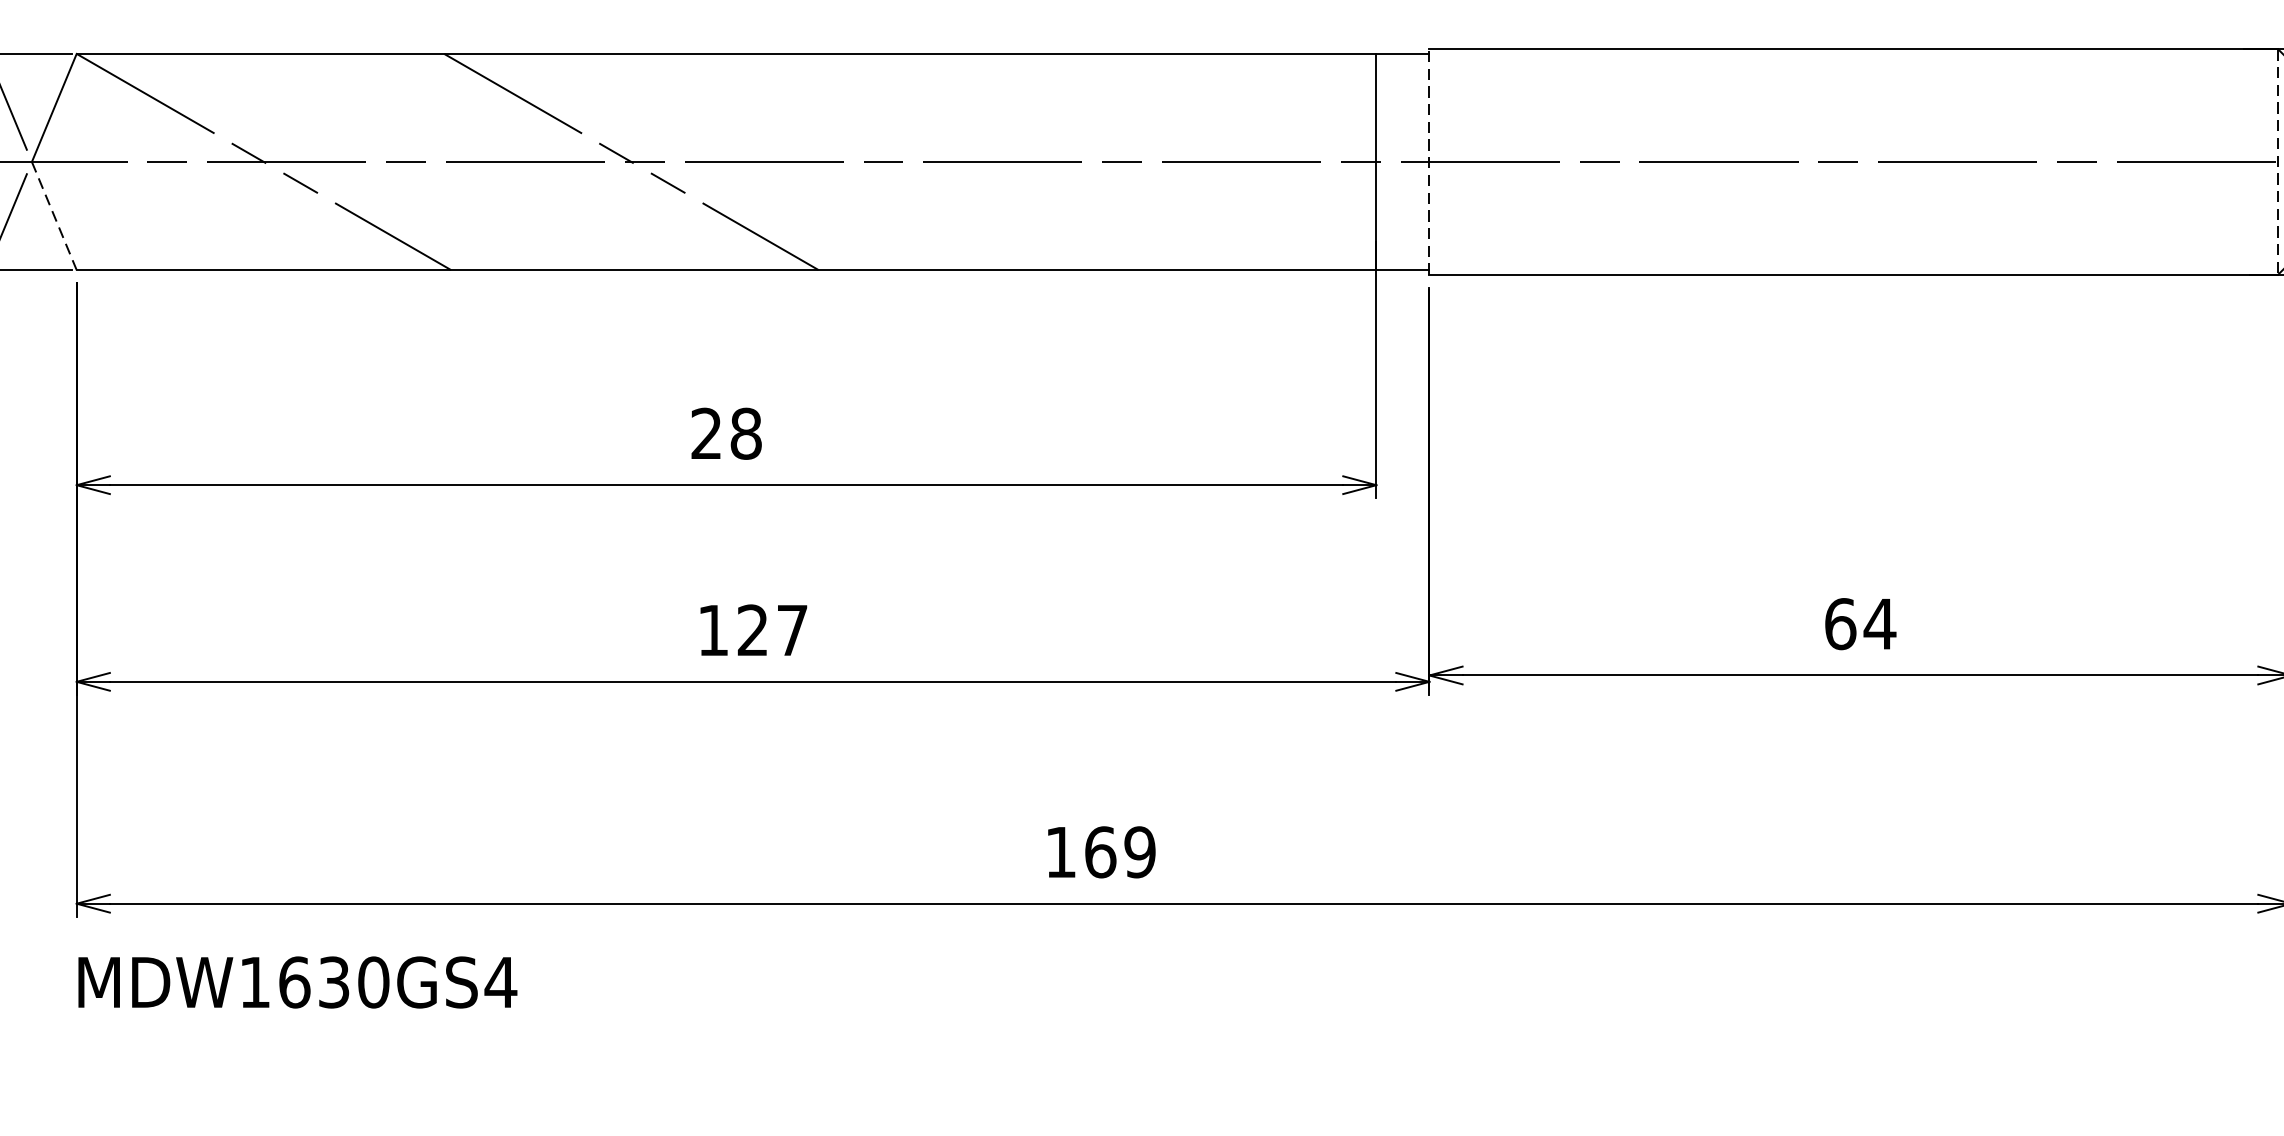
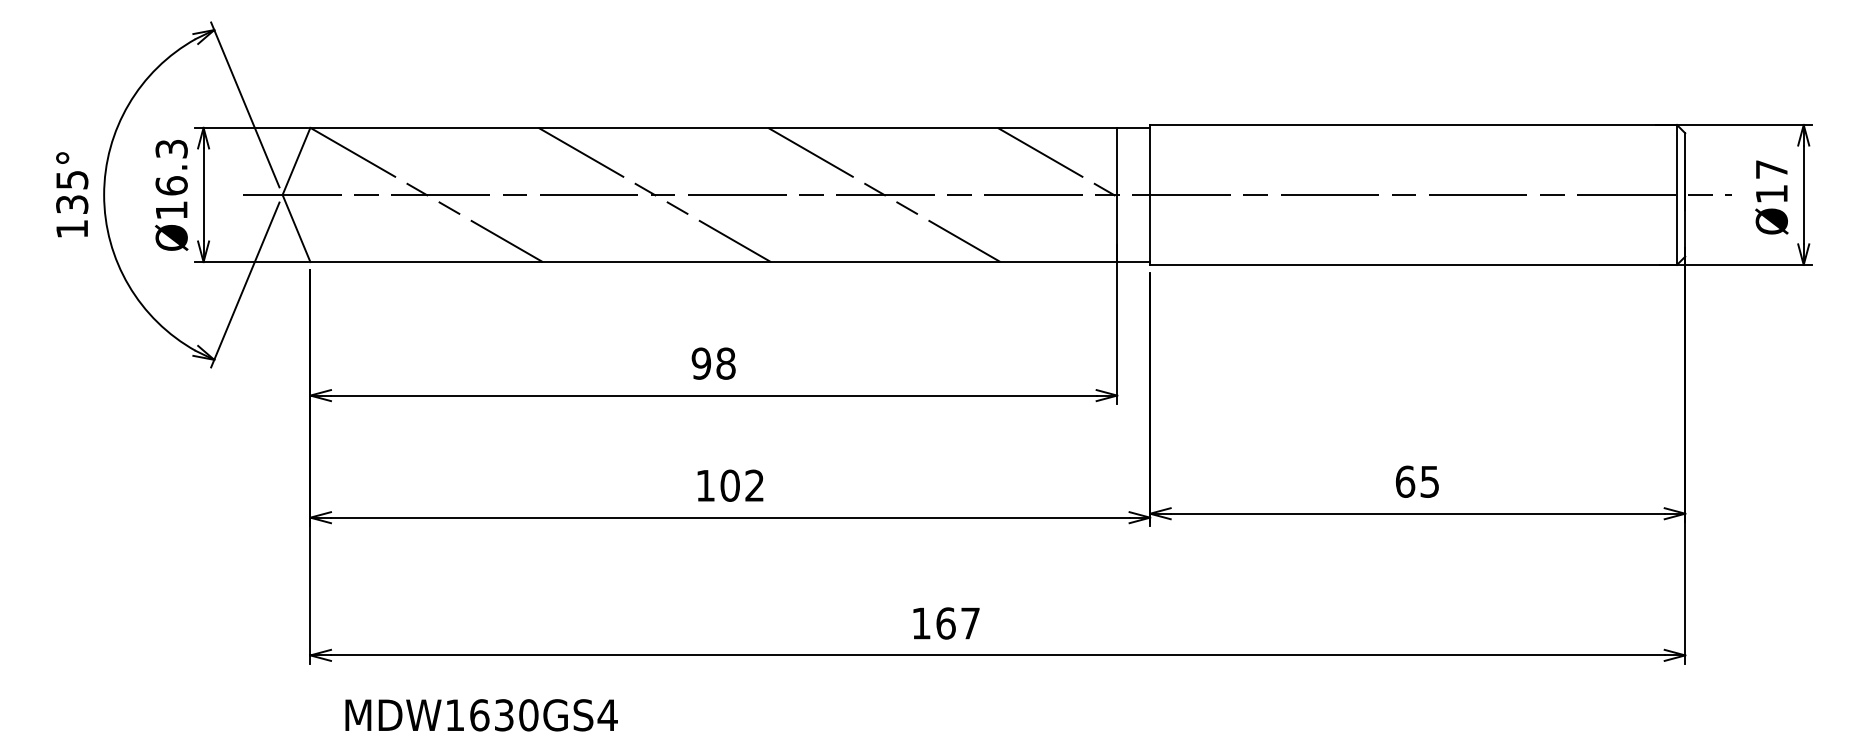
line: (1280, 108) -> (1057, 161), added
line: (1001, 161) -> (884, 194), added
line: (1429, 161) -> (1150, 194), dashed -> solid
line: (2278, 161) -> (1677, 194), dashed -> solid
line: (54, 216) -> (296, 228), dashed -> solid
text: (706, 433) -> (701, 363), 28 -> 98
text: (1879, 623) -> (1429, 481), 64 -> 65
text: (771, 630) -> (741, 485), 127 -> 102
text: (1140, 852) -> (970, 623), 169 -> 167
text: (297, 982) -> (481, 715), moved

